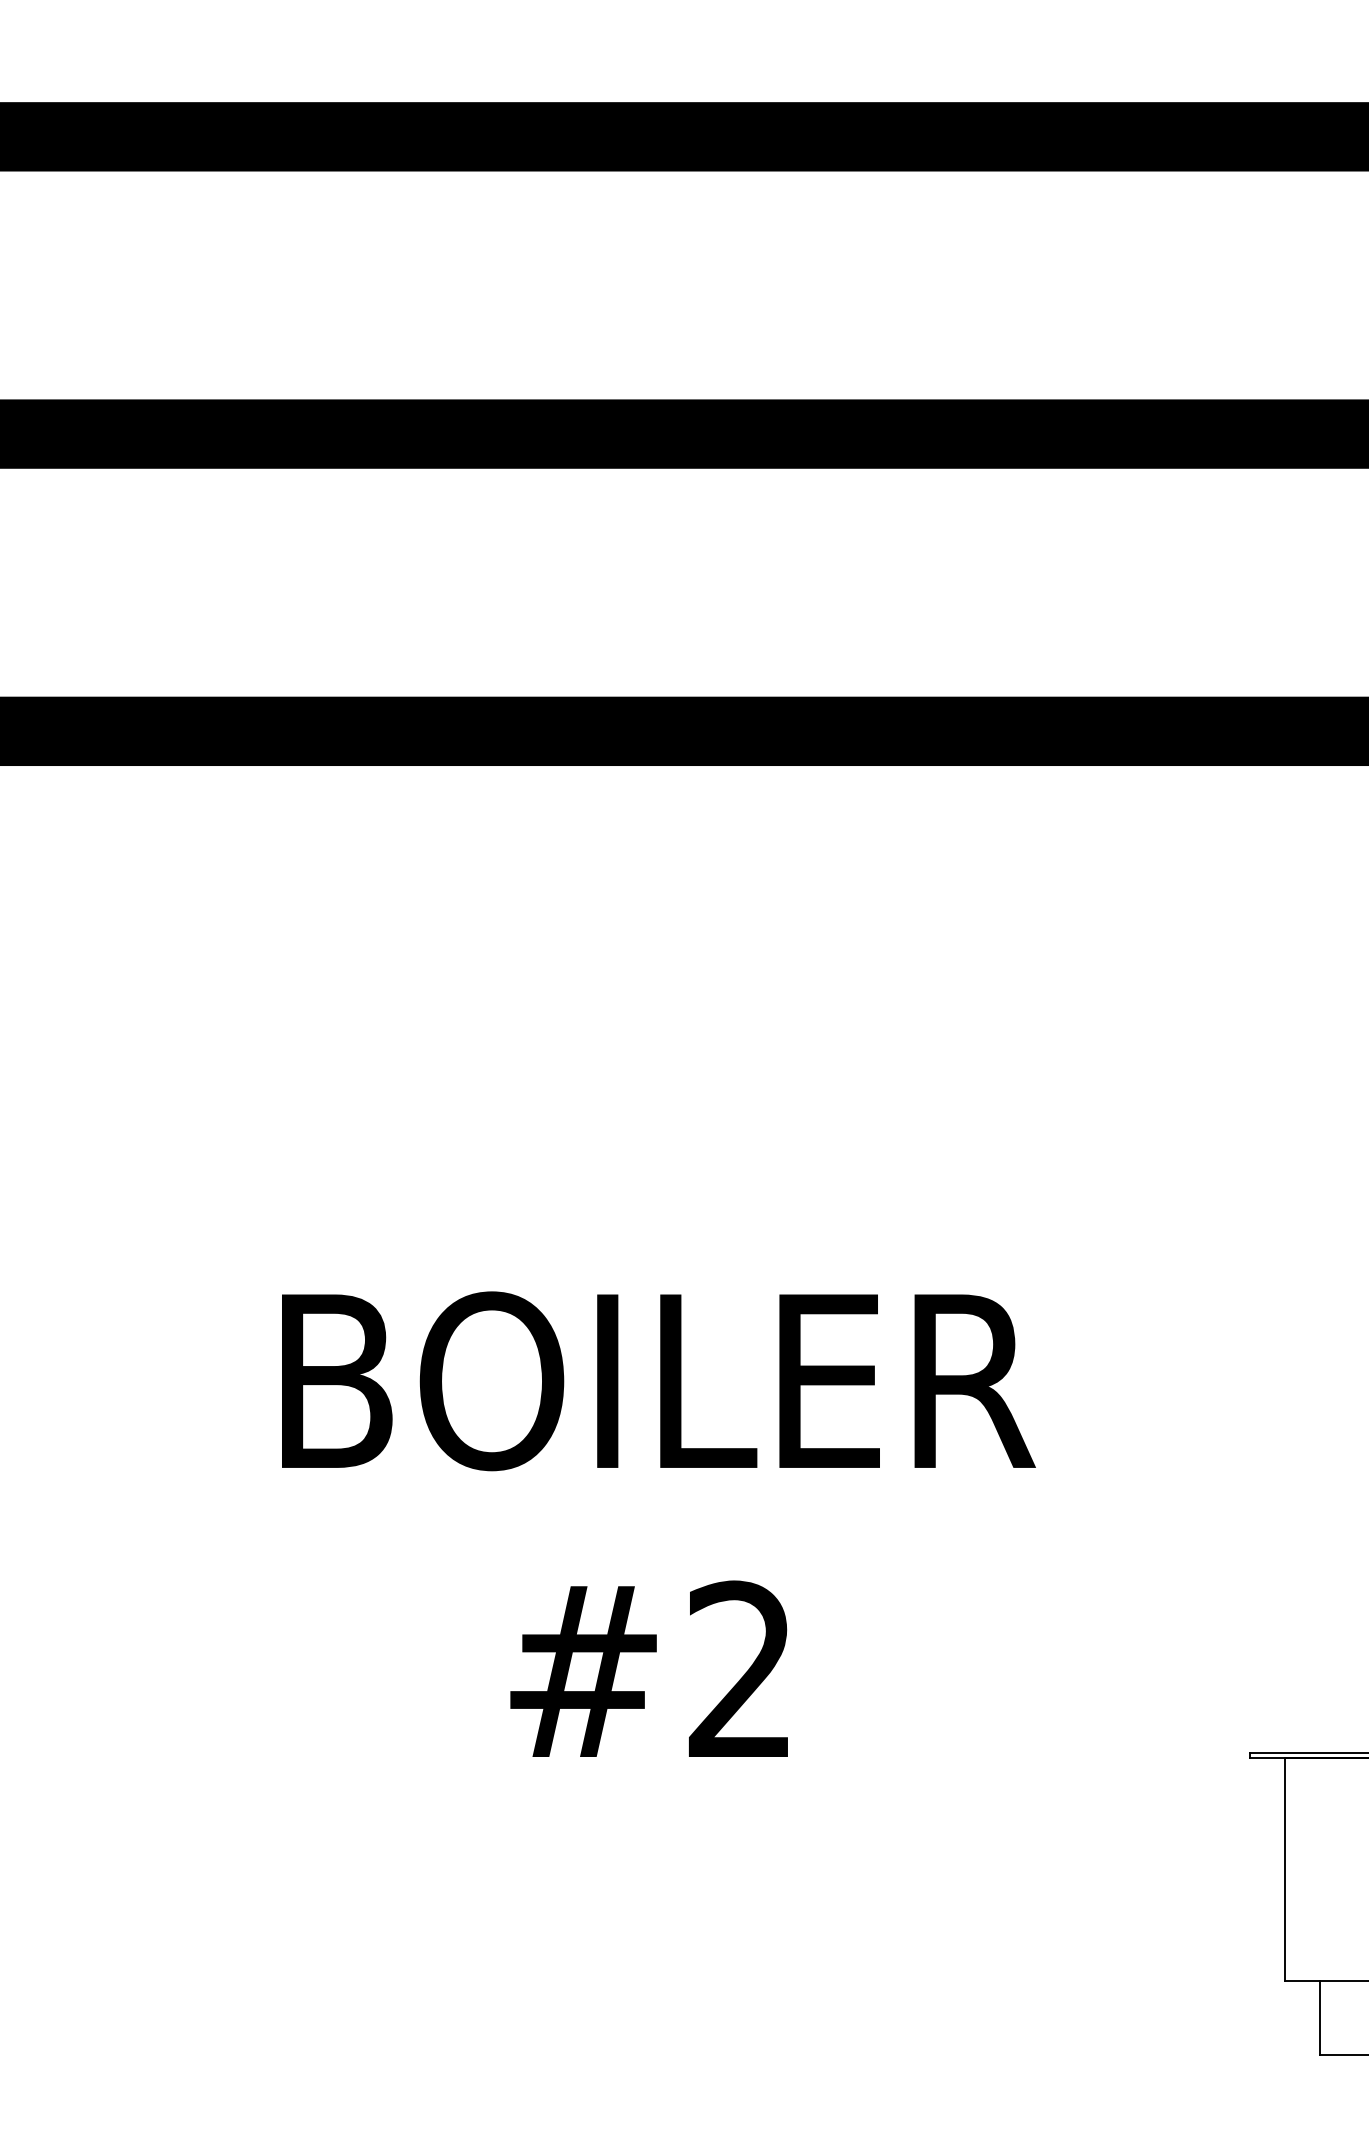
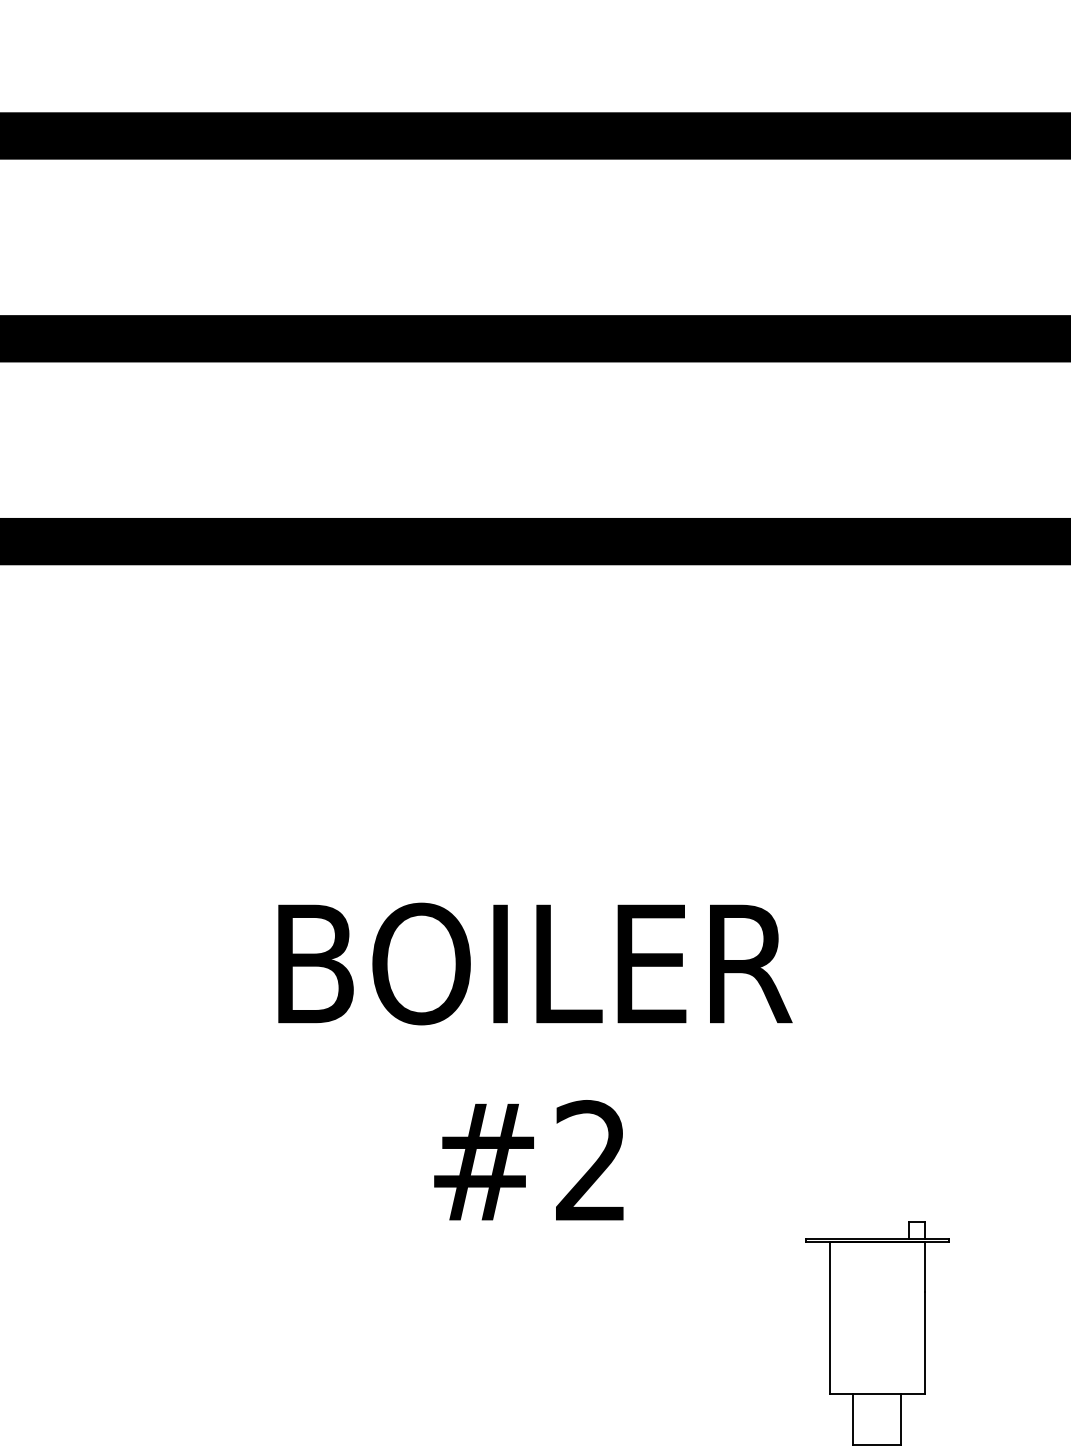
text: (658, 1524) -> (535, 1061), moved

